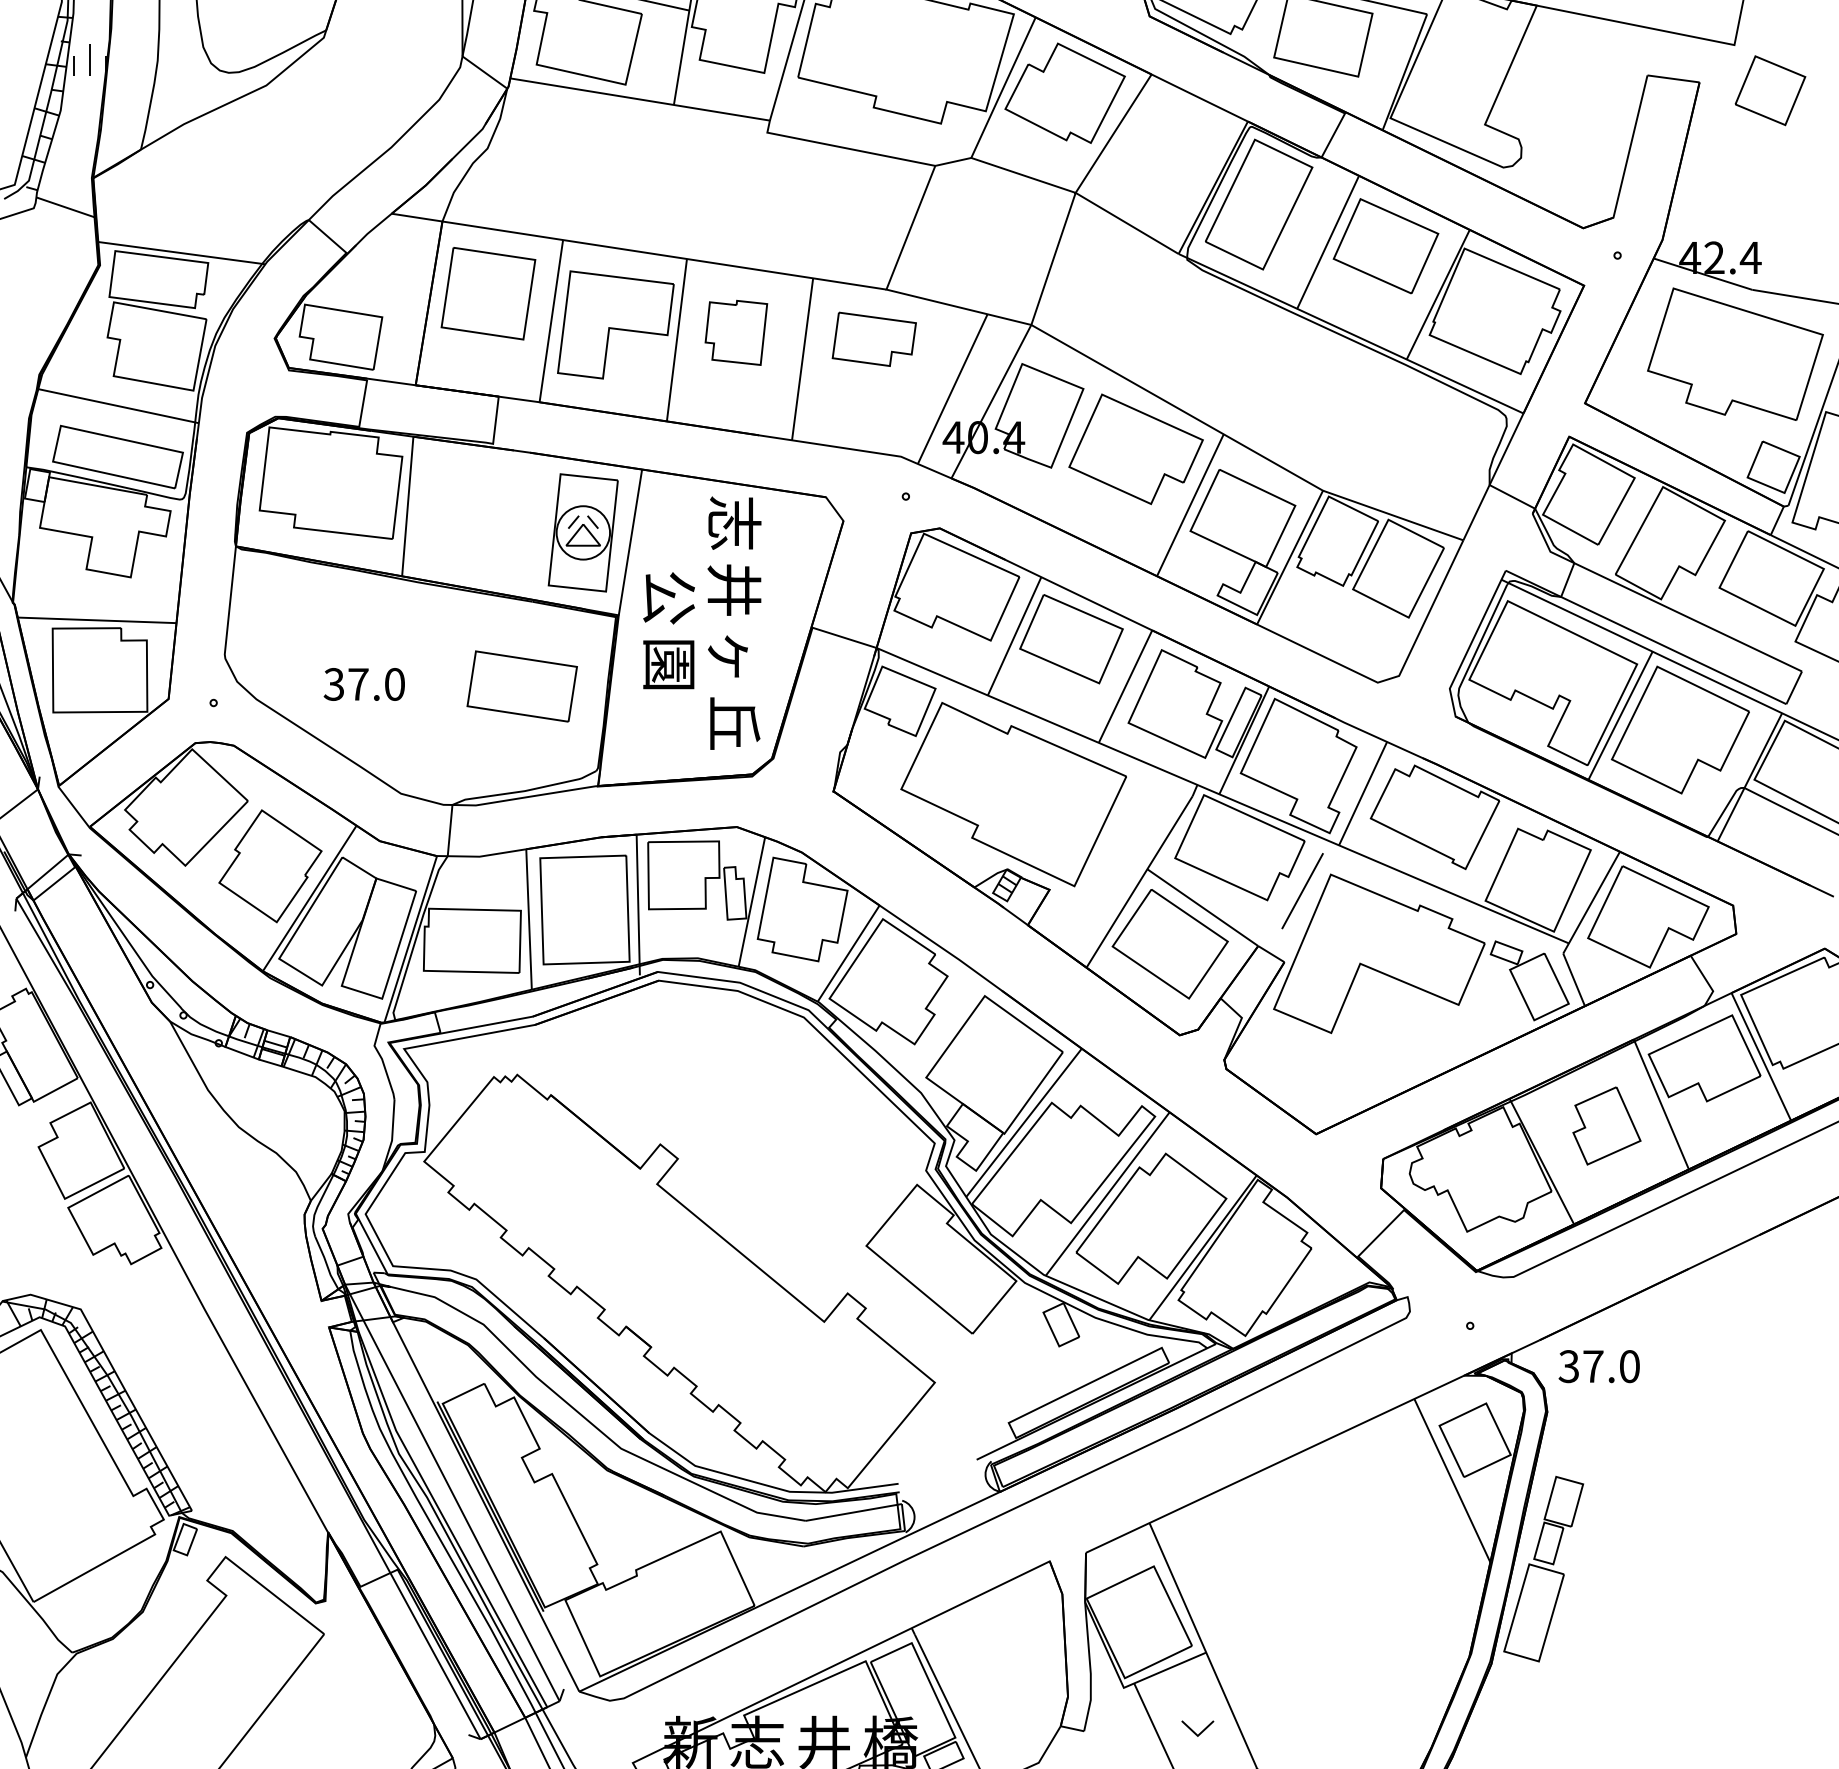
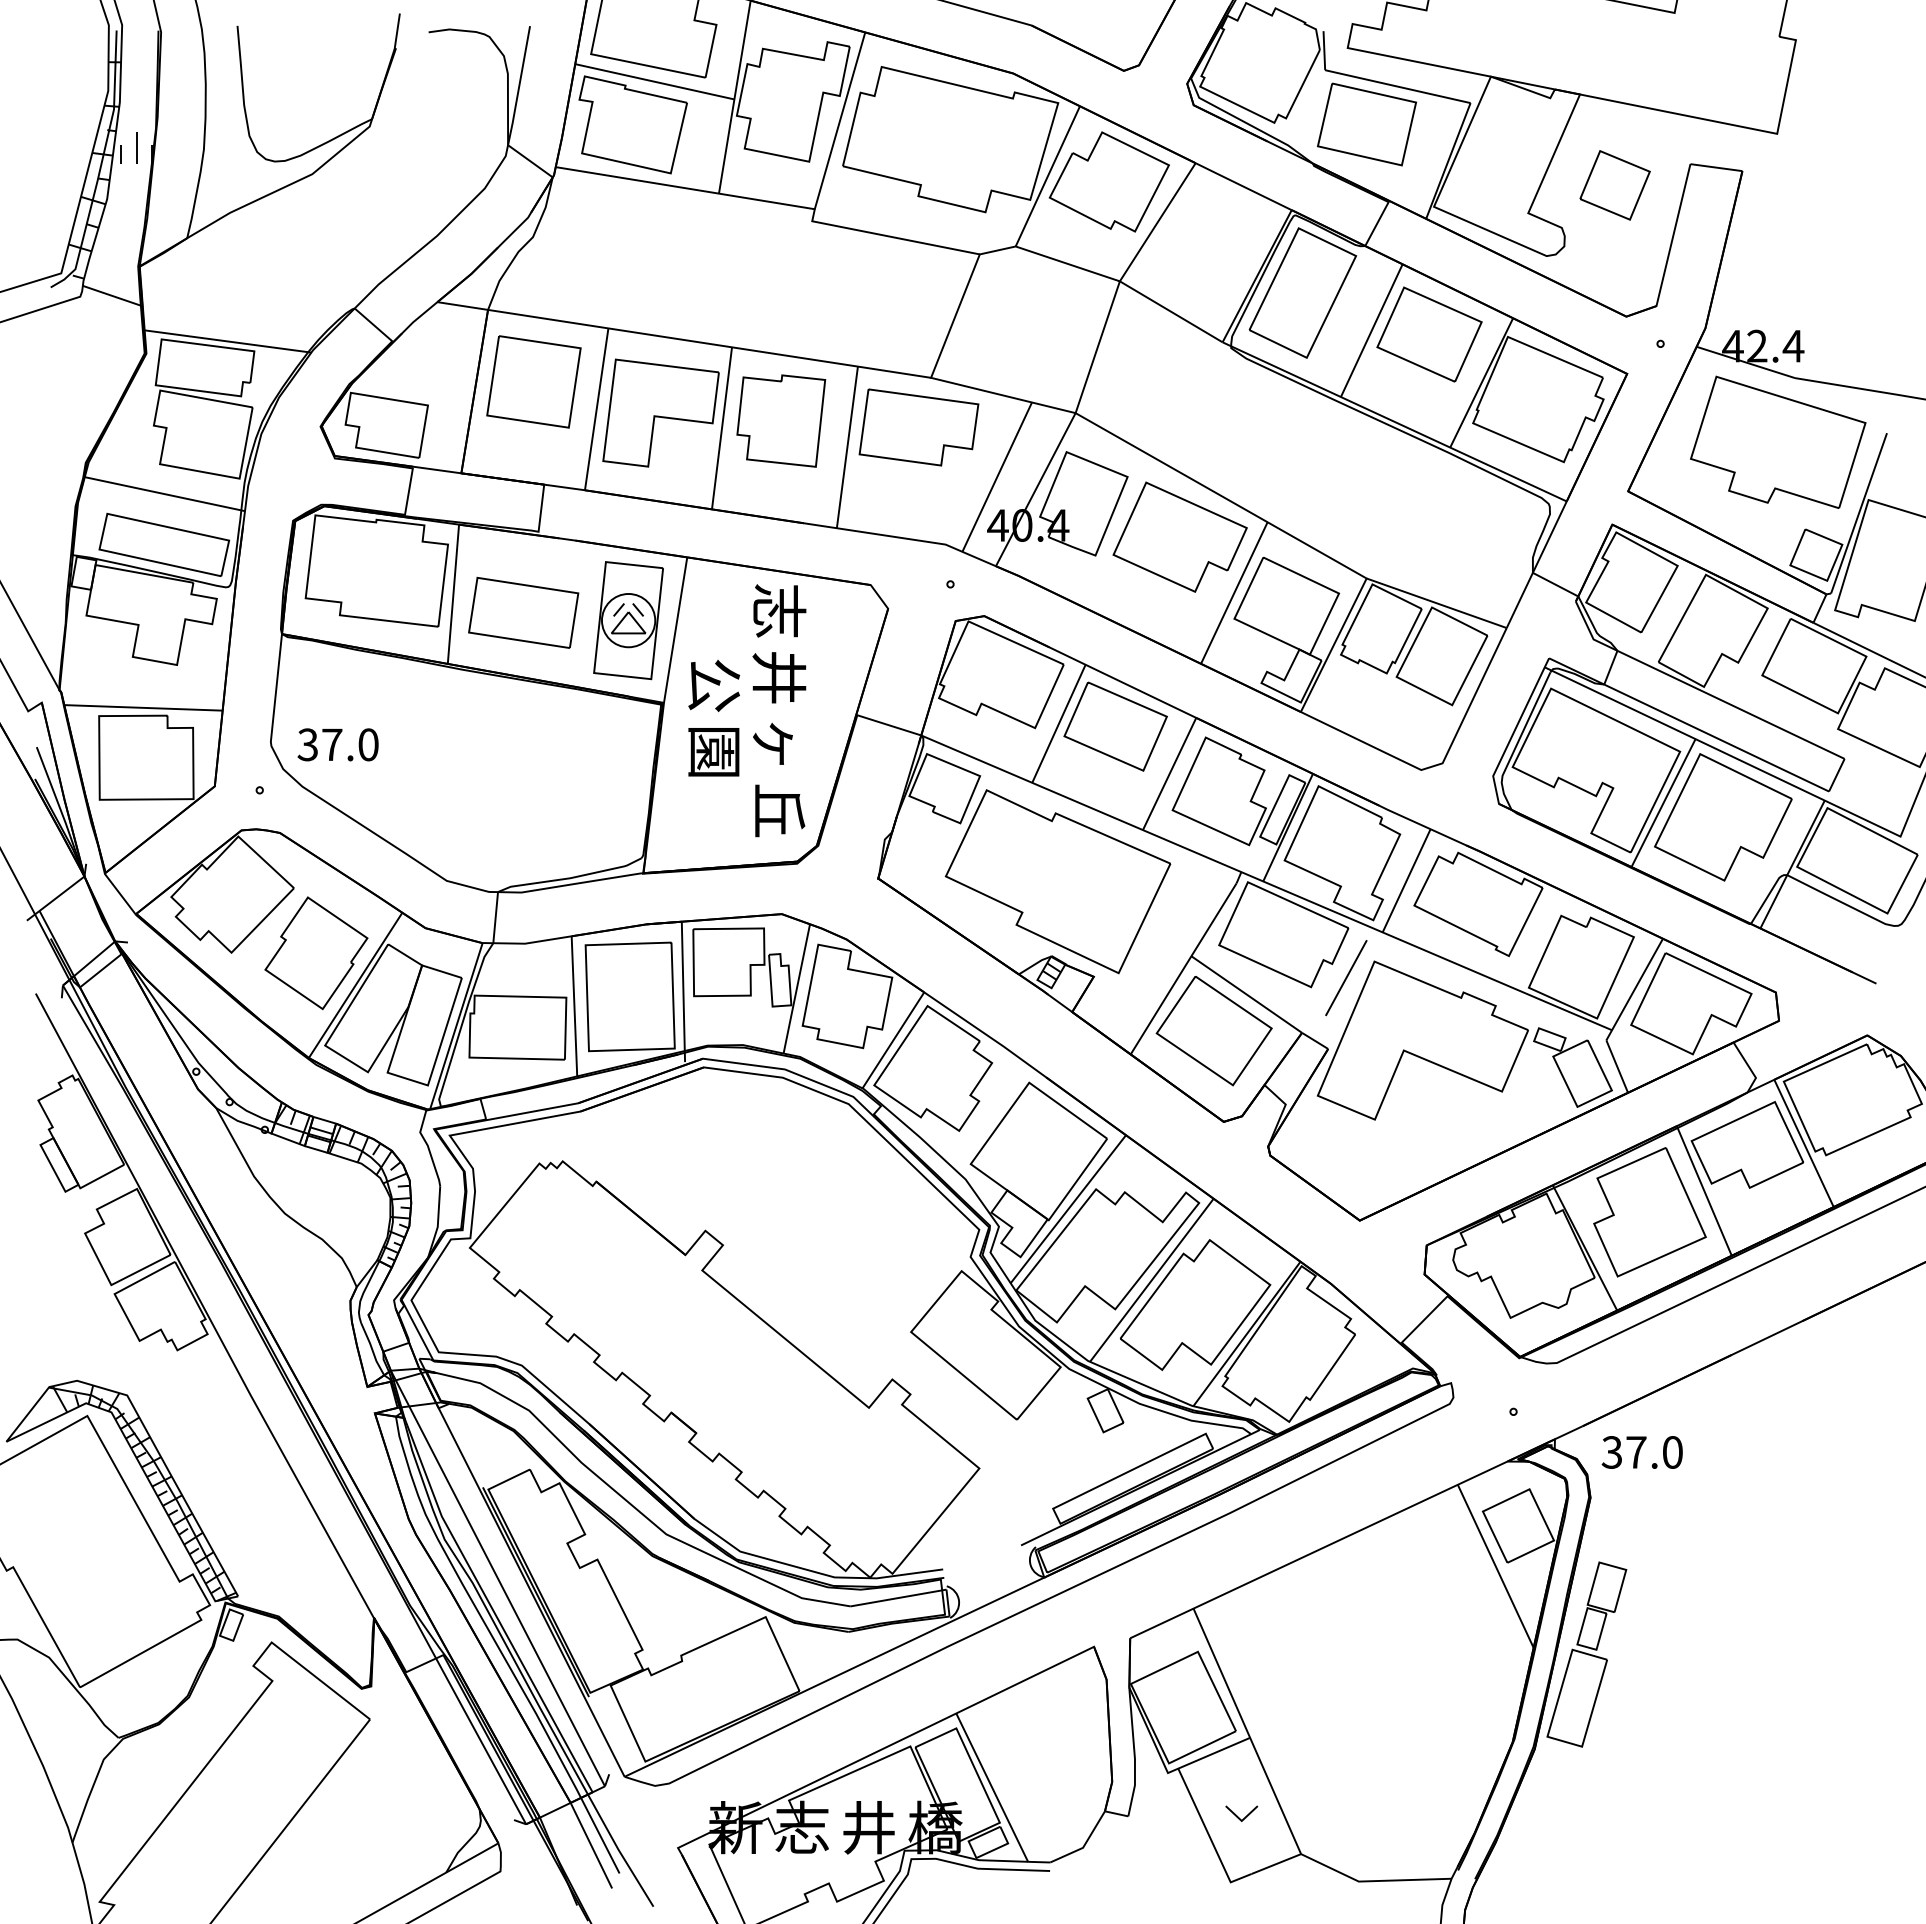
part: (1769, 90) -> (1614, 185), moved
part: (736, 332) -> (781, 420), size x1.43
part: (873, 339) -> (918, 427), size x1.43
text: (363, 684) -> (337, 744), moved
part: (522, 686) -> (523, 612), moved
part: (1606, 1126) -> (1649, 1212), size x1.67

